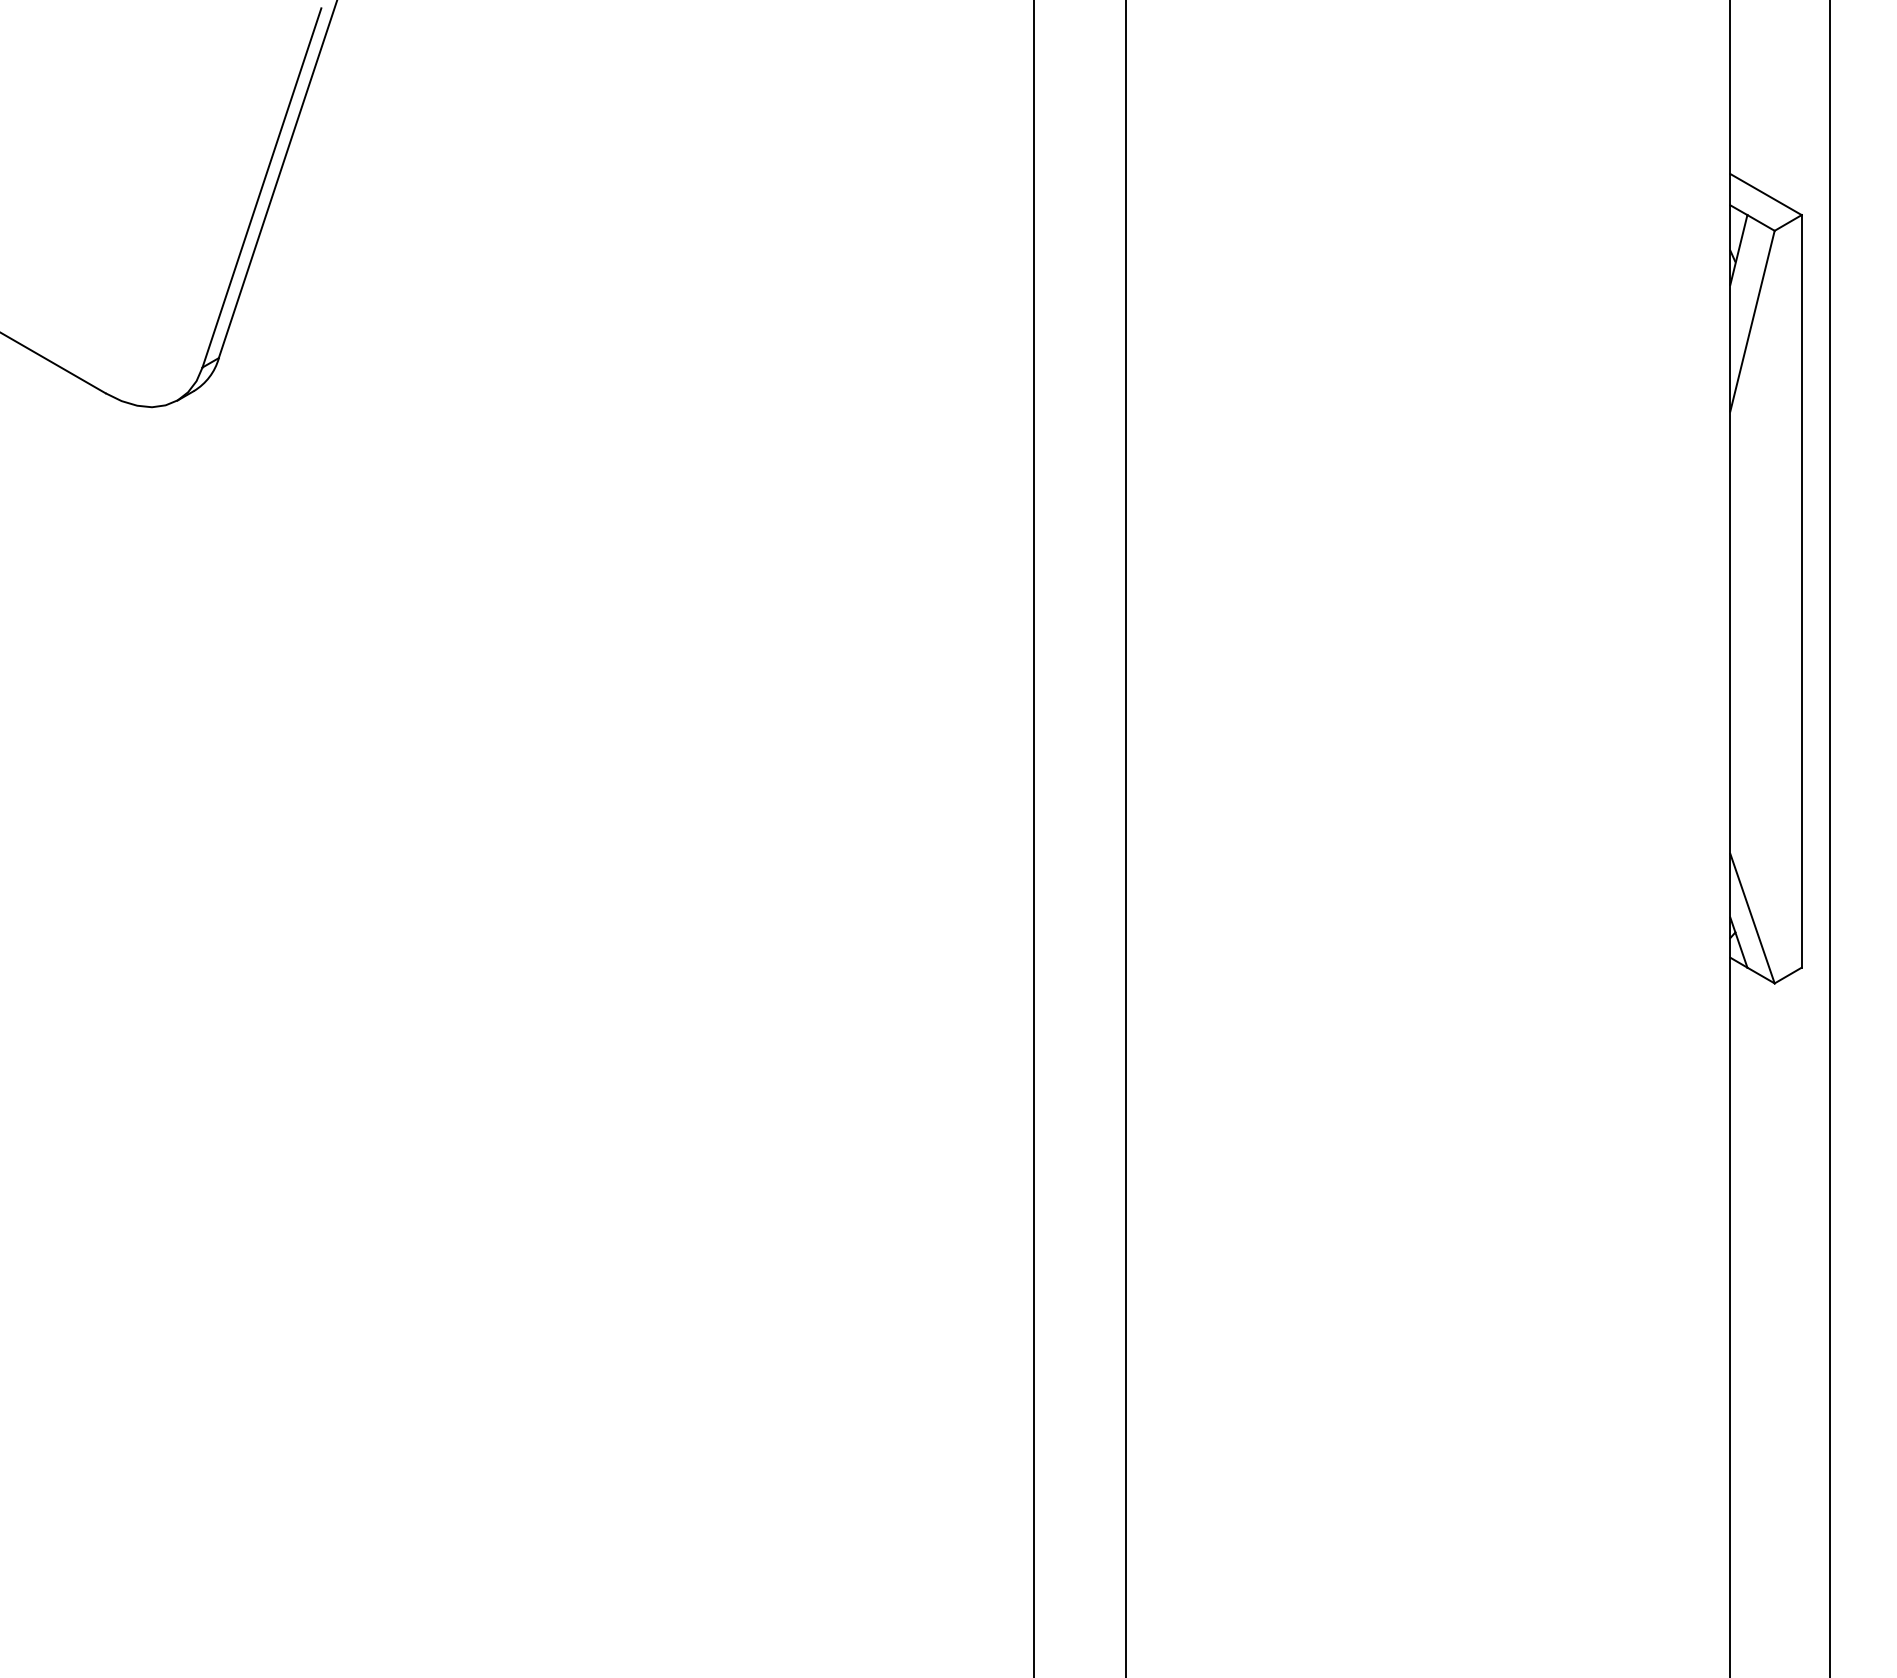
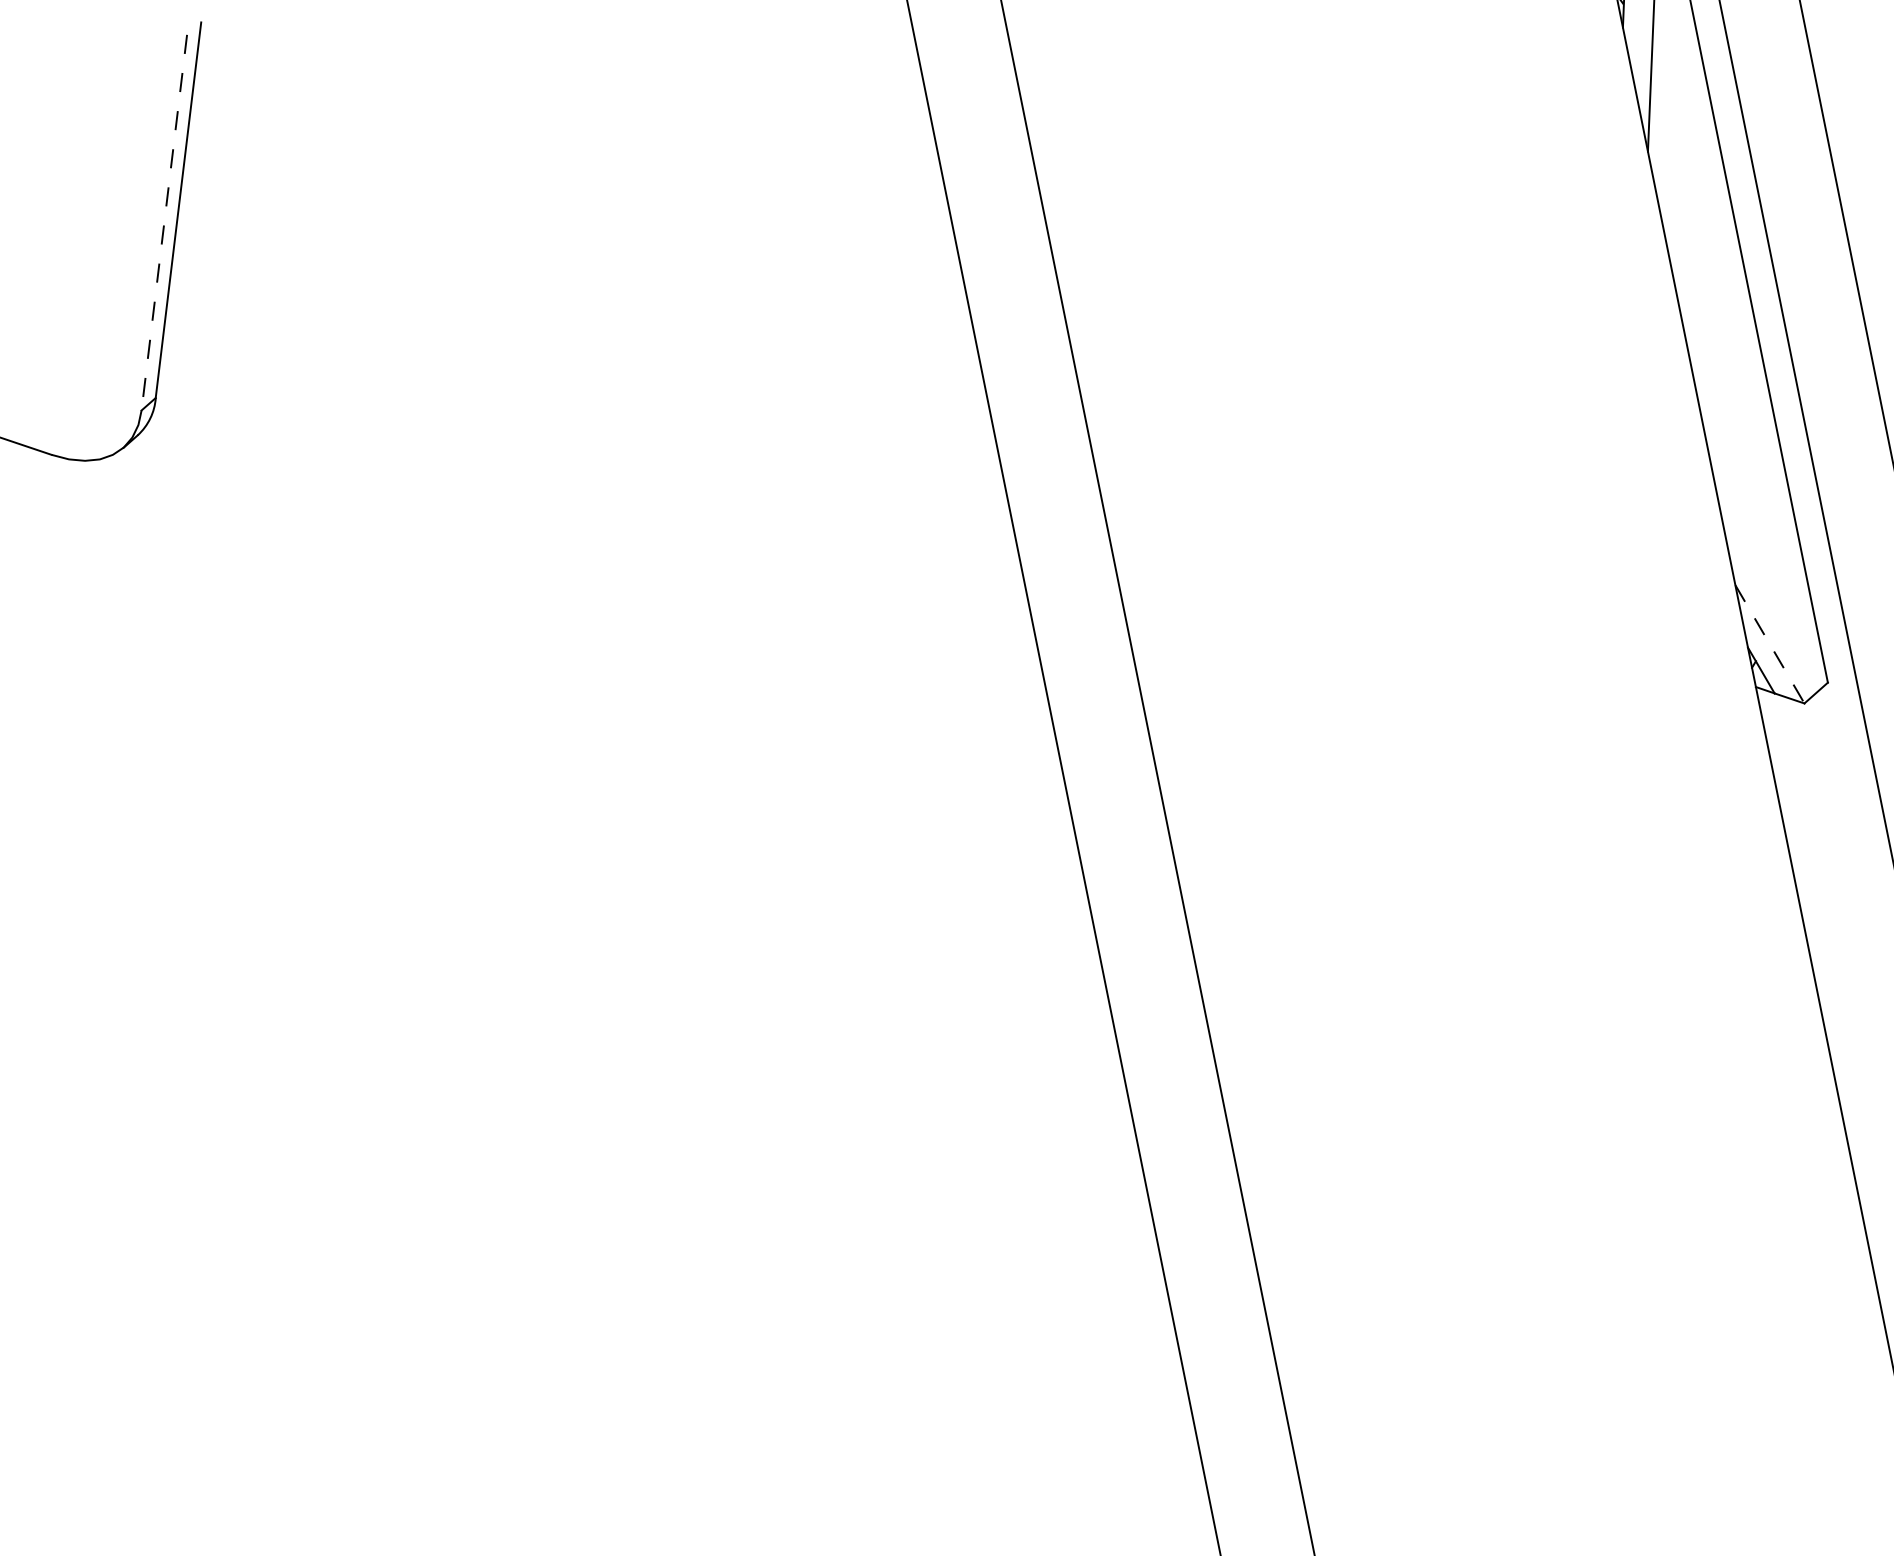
line: (261, 188) -> (164, 223), solid -> dashed
line: (1752, 919) -> (1770, 645), solid -> dashed

